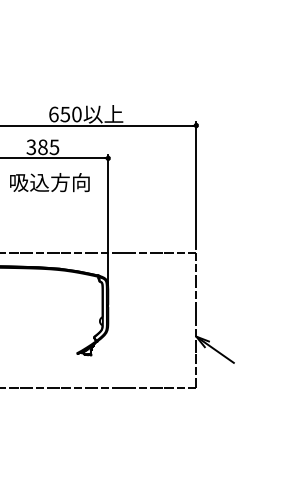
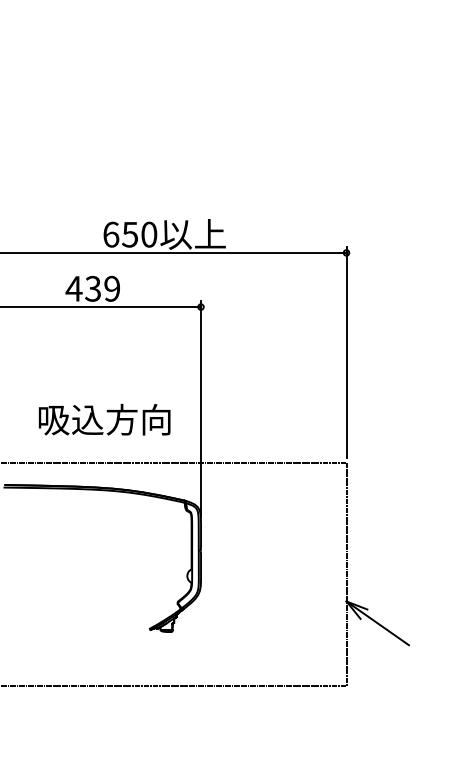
text: (42, 147) -> (92, 289), 385 -> 439
text: (49, 182) -> (104, 419), moved

